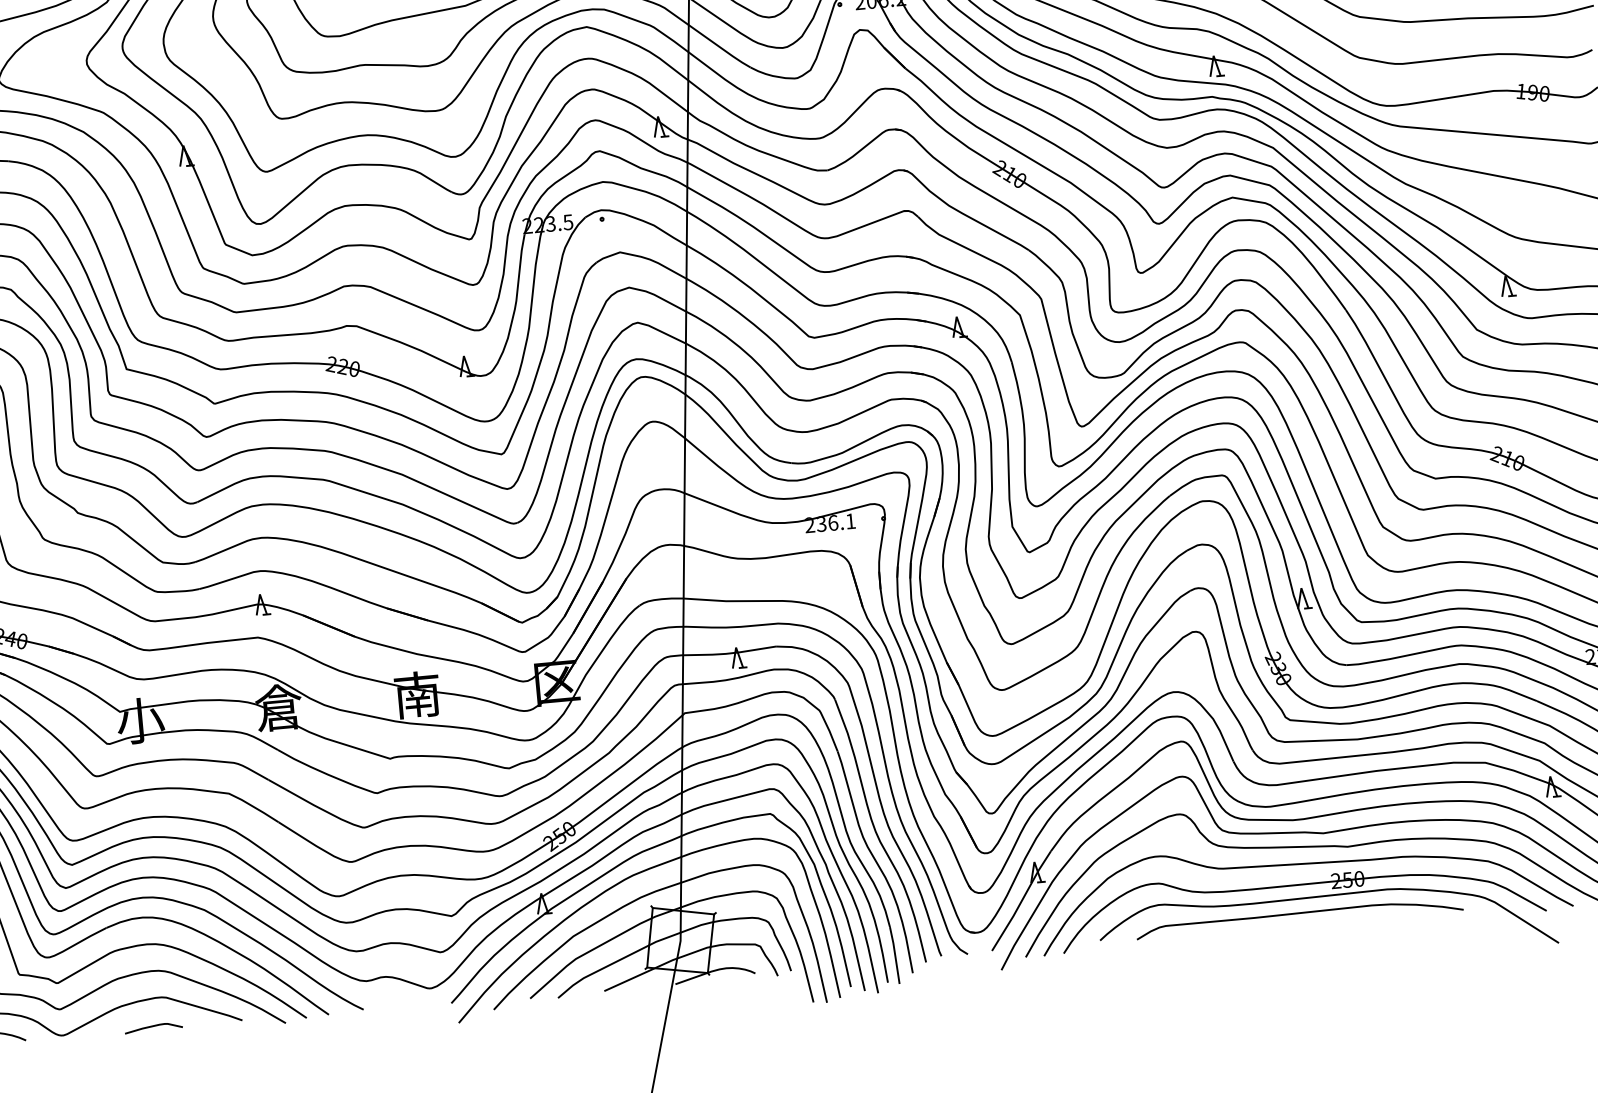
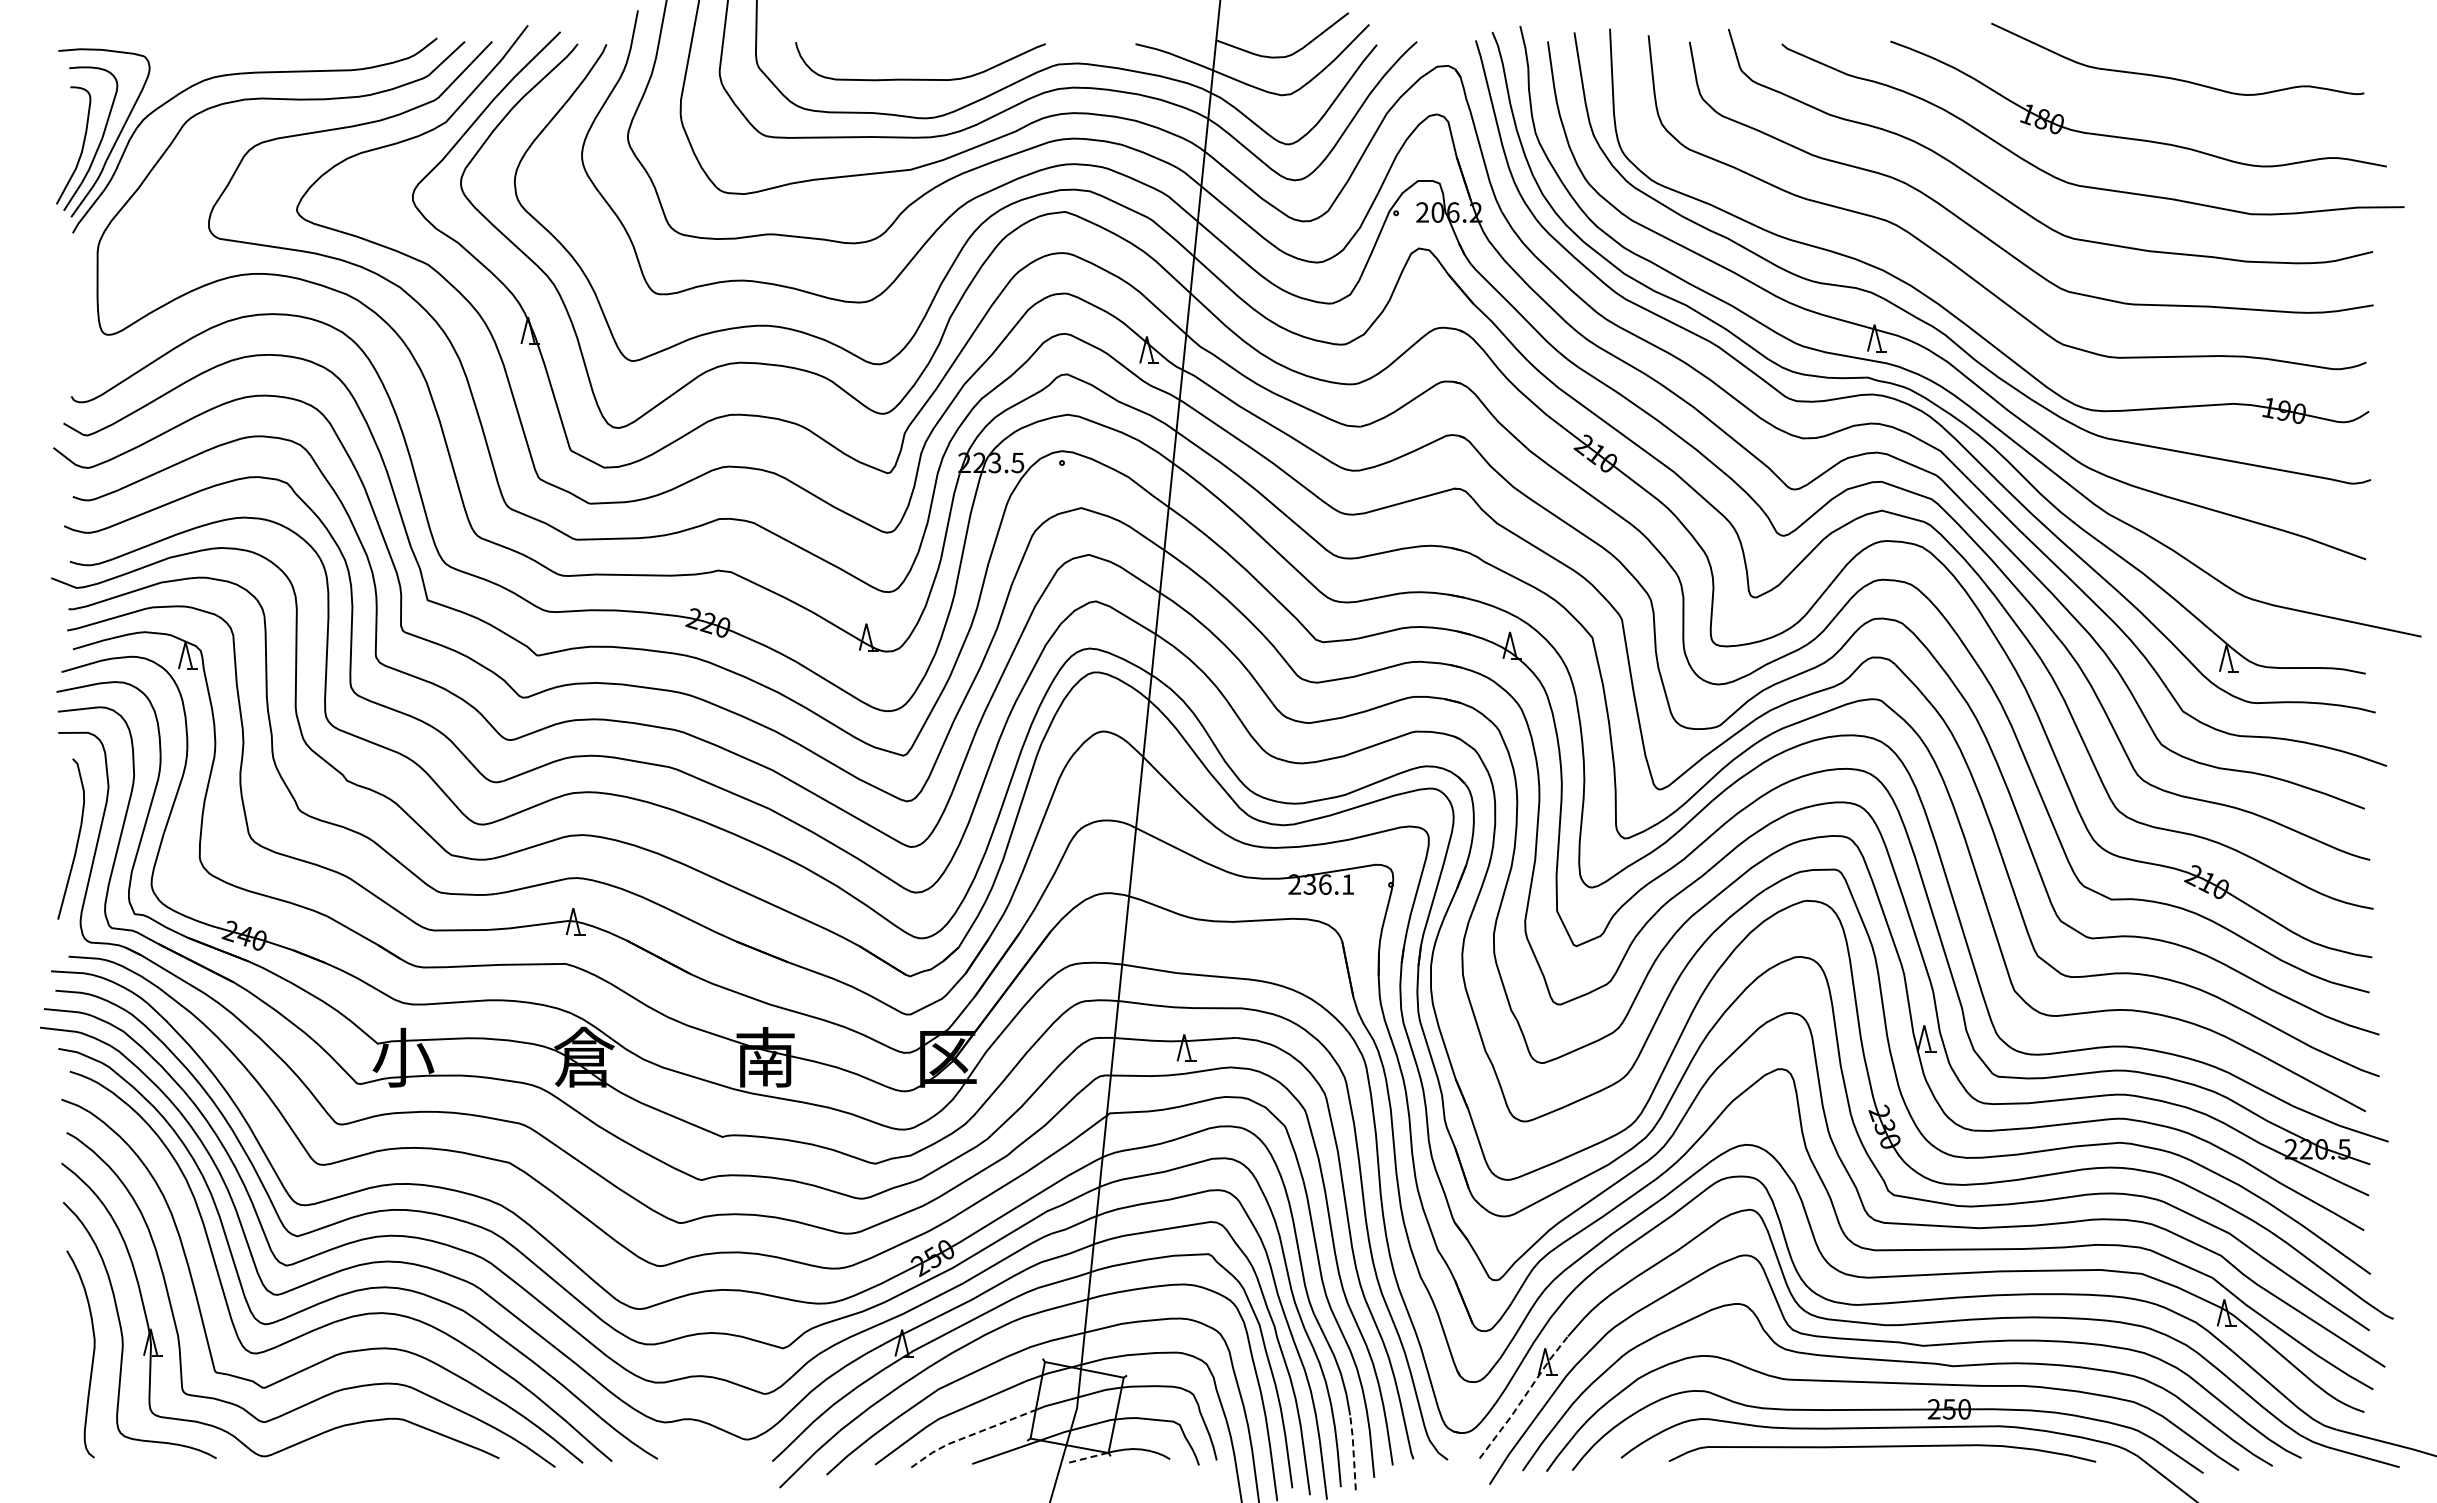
line: (1022, 901) -> (1524, 1397), solid -> dashed
line: (895, 954) -> (1353, 1451), solid -> dashed
line: (601, 969) -> (970, 1435), solid -> dashed
line: (691, 978) -> (1086, 1458), solid -> dashed
curve: (152, 1027) -> (382, 1456), removed

